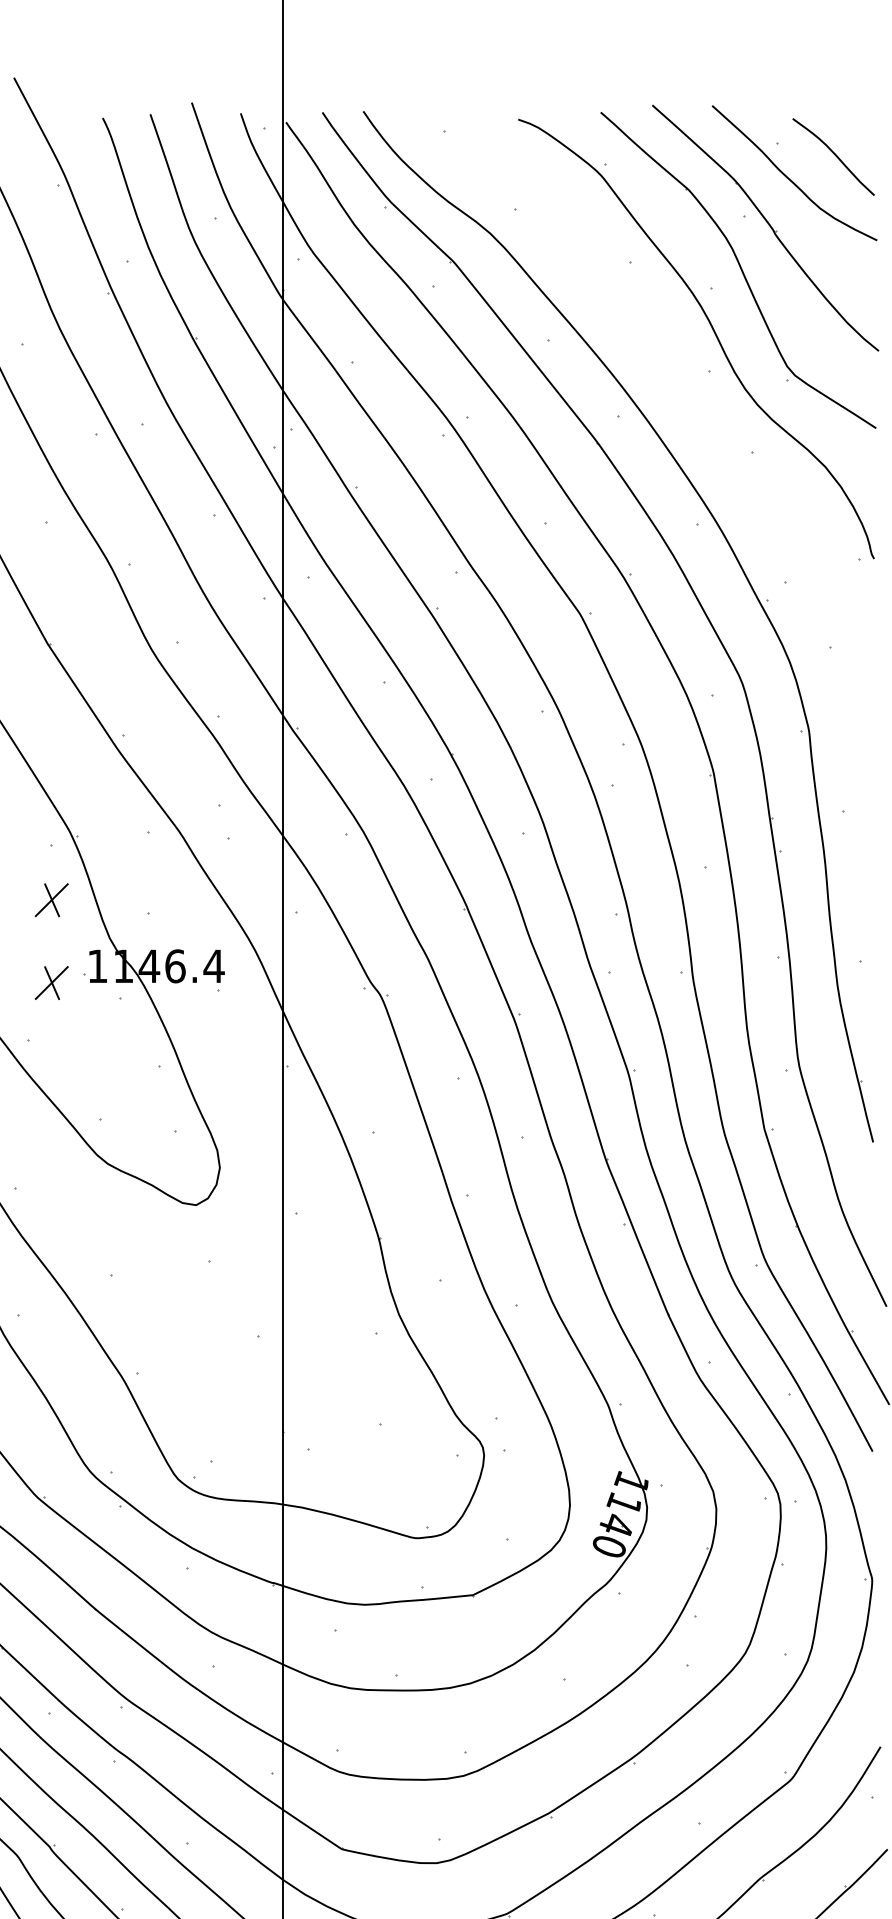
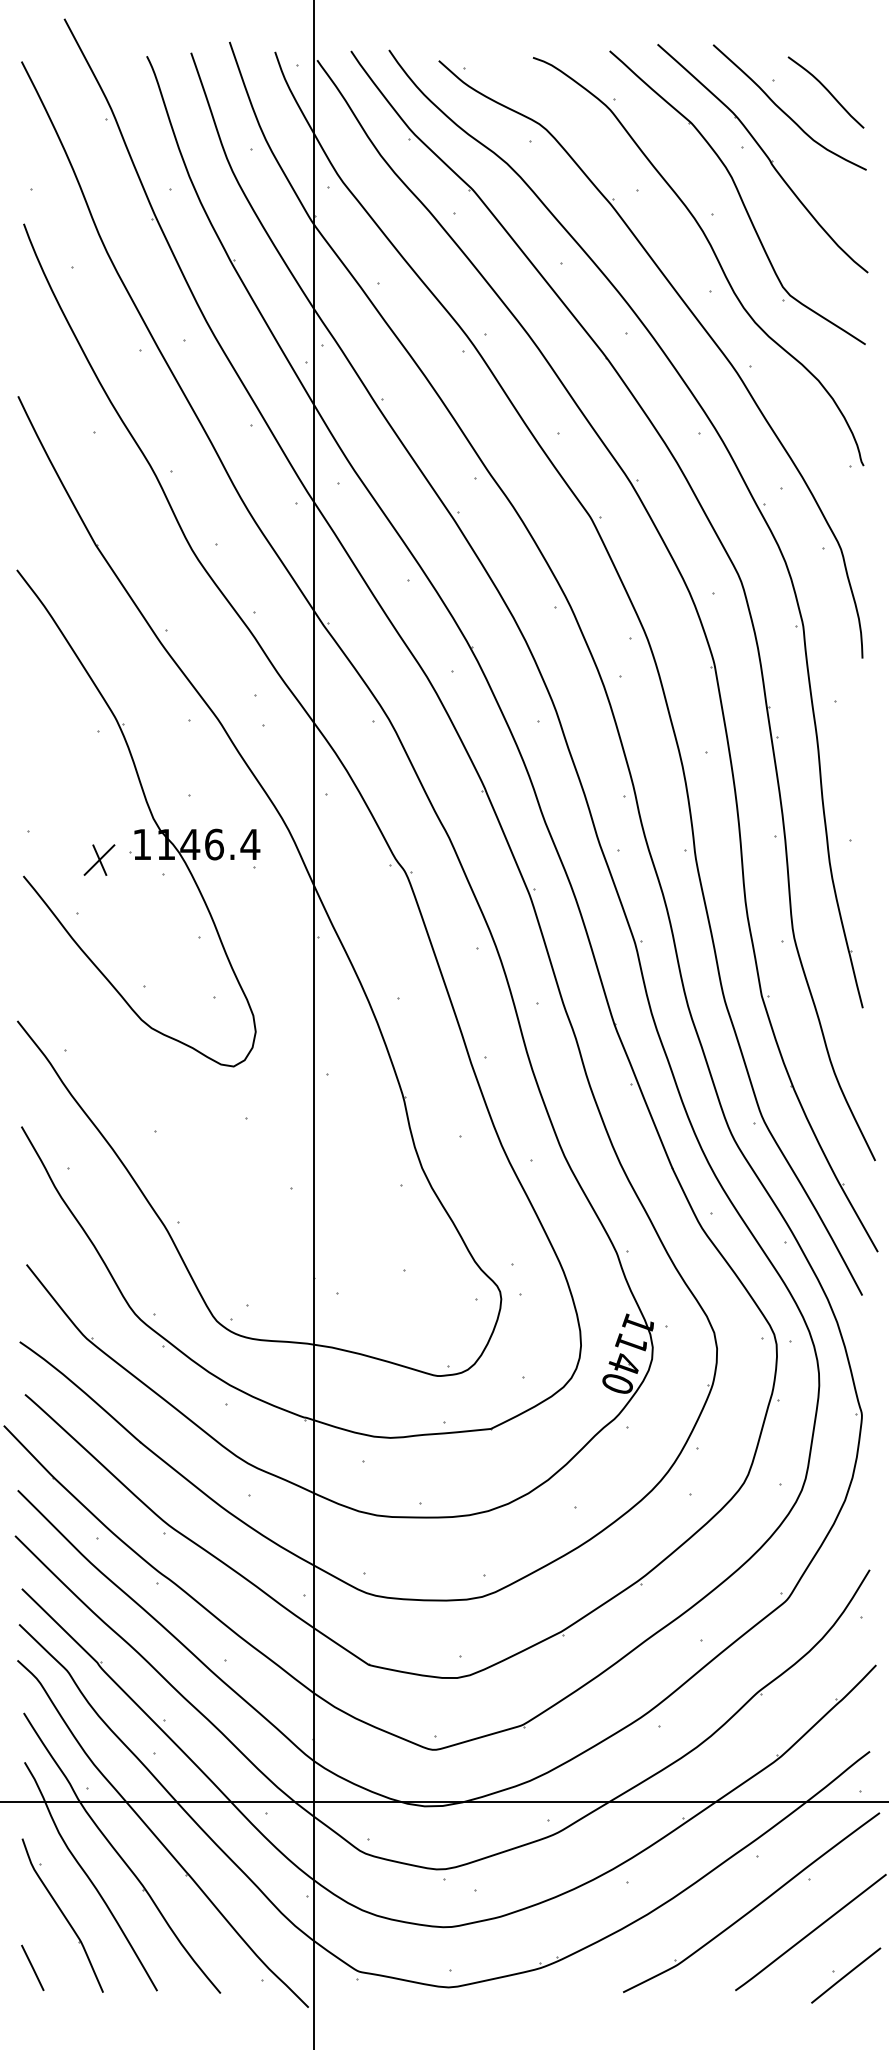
part: (697, 406) -> (699, 324), added
part: (51, 899) -> (99, 782), removed

